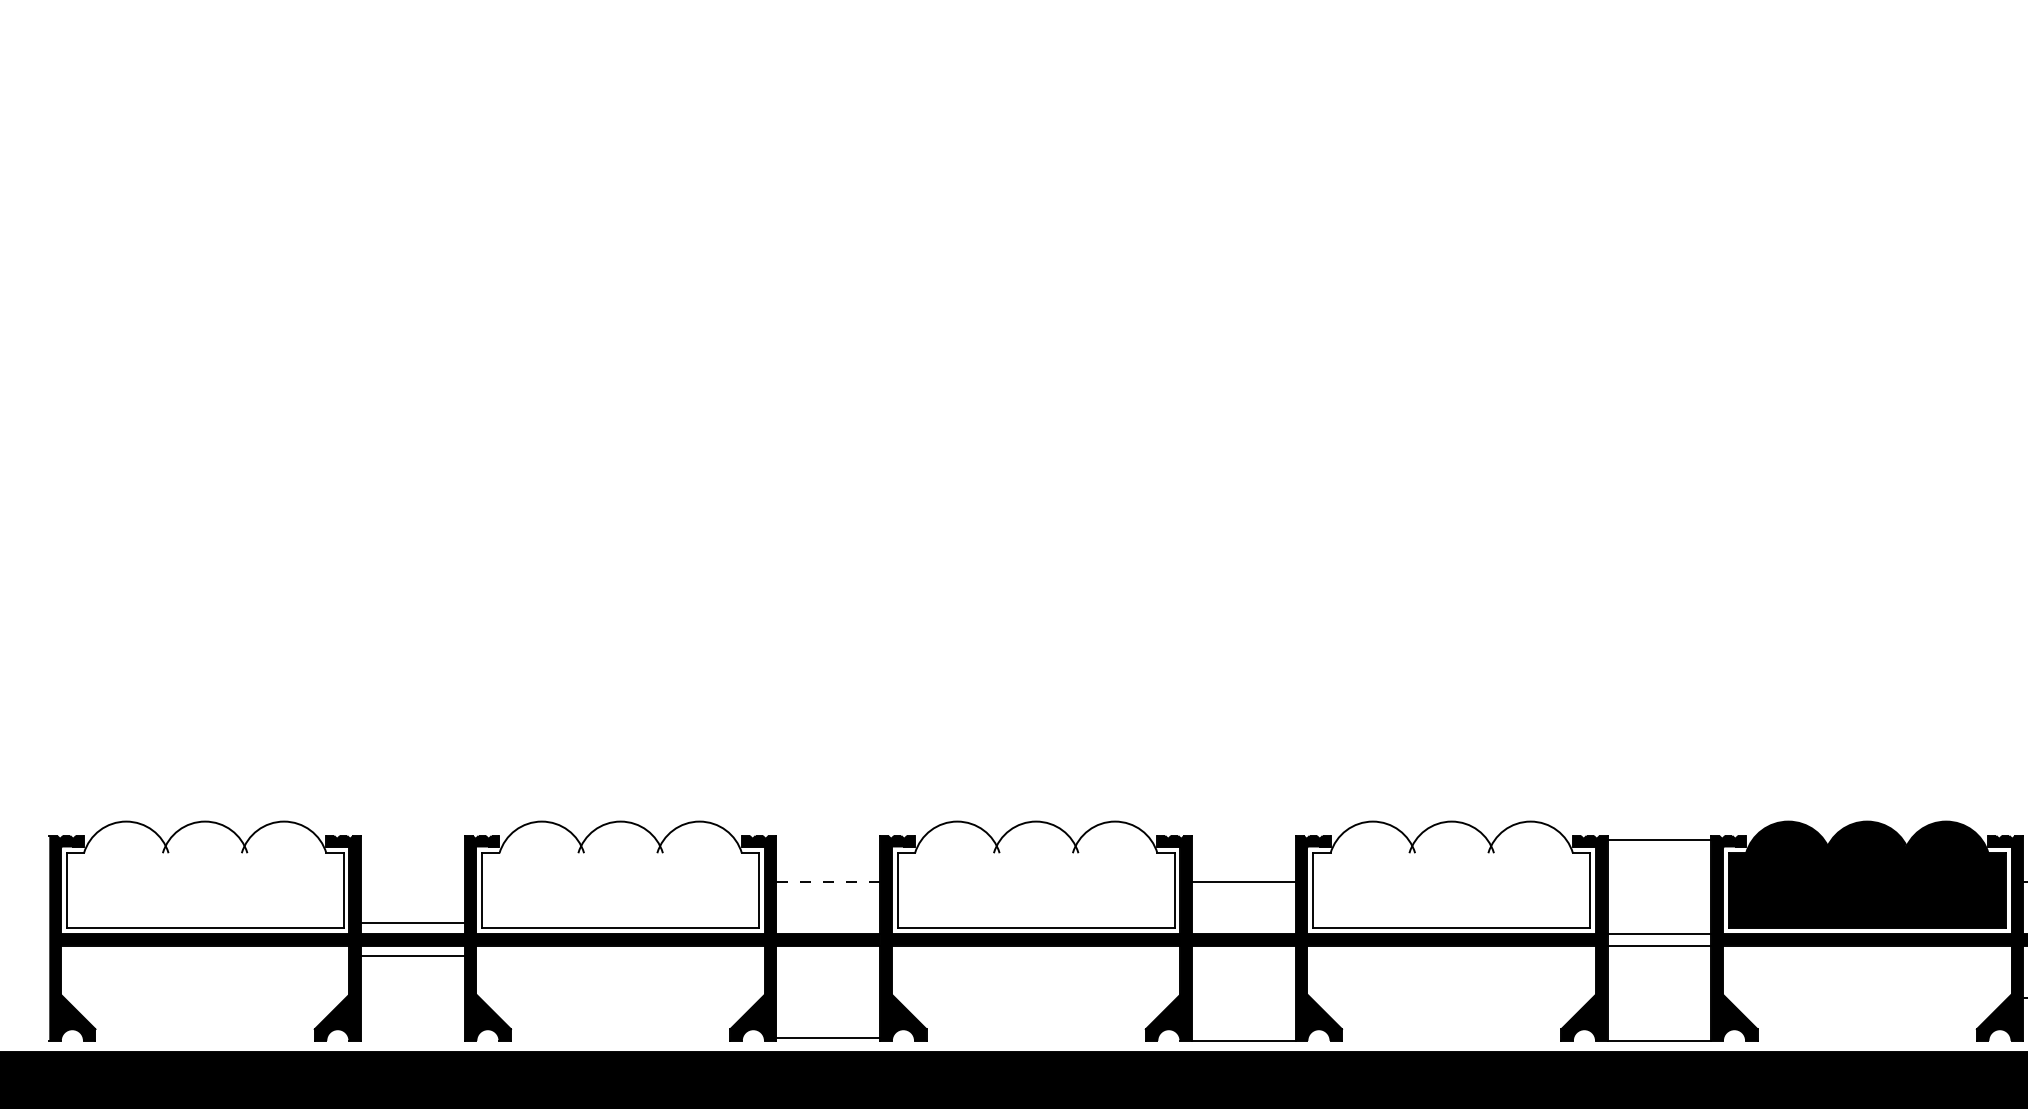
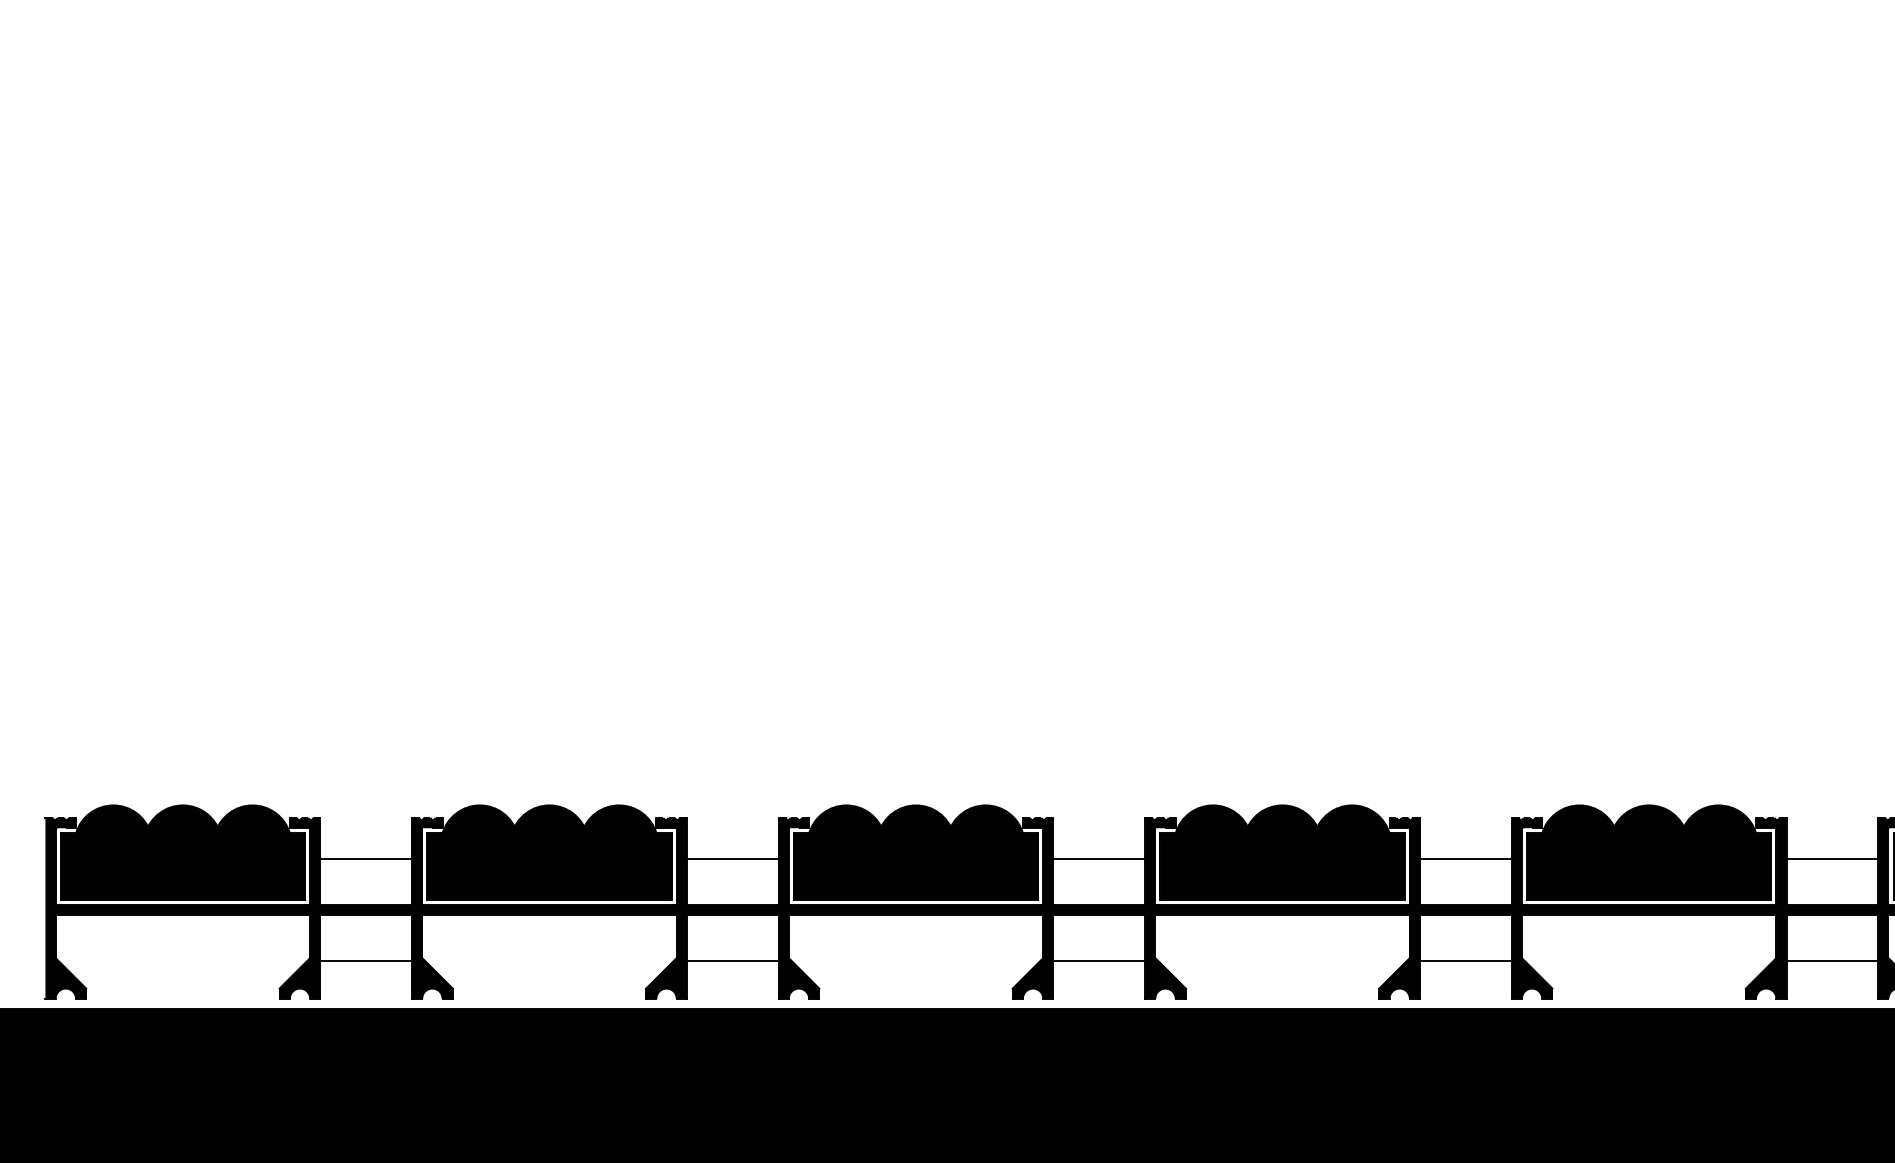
line: (1659, 839) -> (1465, 858), moved
fill: (204, 874) -> (182, 852), added
fill: (620, 874) -> (549, 852), added
fill: (1035, 874) -> (915, 852), added
fill: (1451, 874) -> (1282, 852), added
line: (828, 881) -> (732, 858), dashed -> solid
line: (413, 922) -> (366, 858), moved
fill: (1659, 939) -> (1465, 909), added
line: (413, 955) -> (366, 960), moved
line: (828, 1038) -> (732, 960), moved
line: (1244, 1040) -> (1099, 960), moved
line: (1659, 1040) -> (1465, 960), moved

